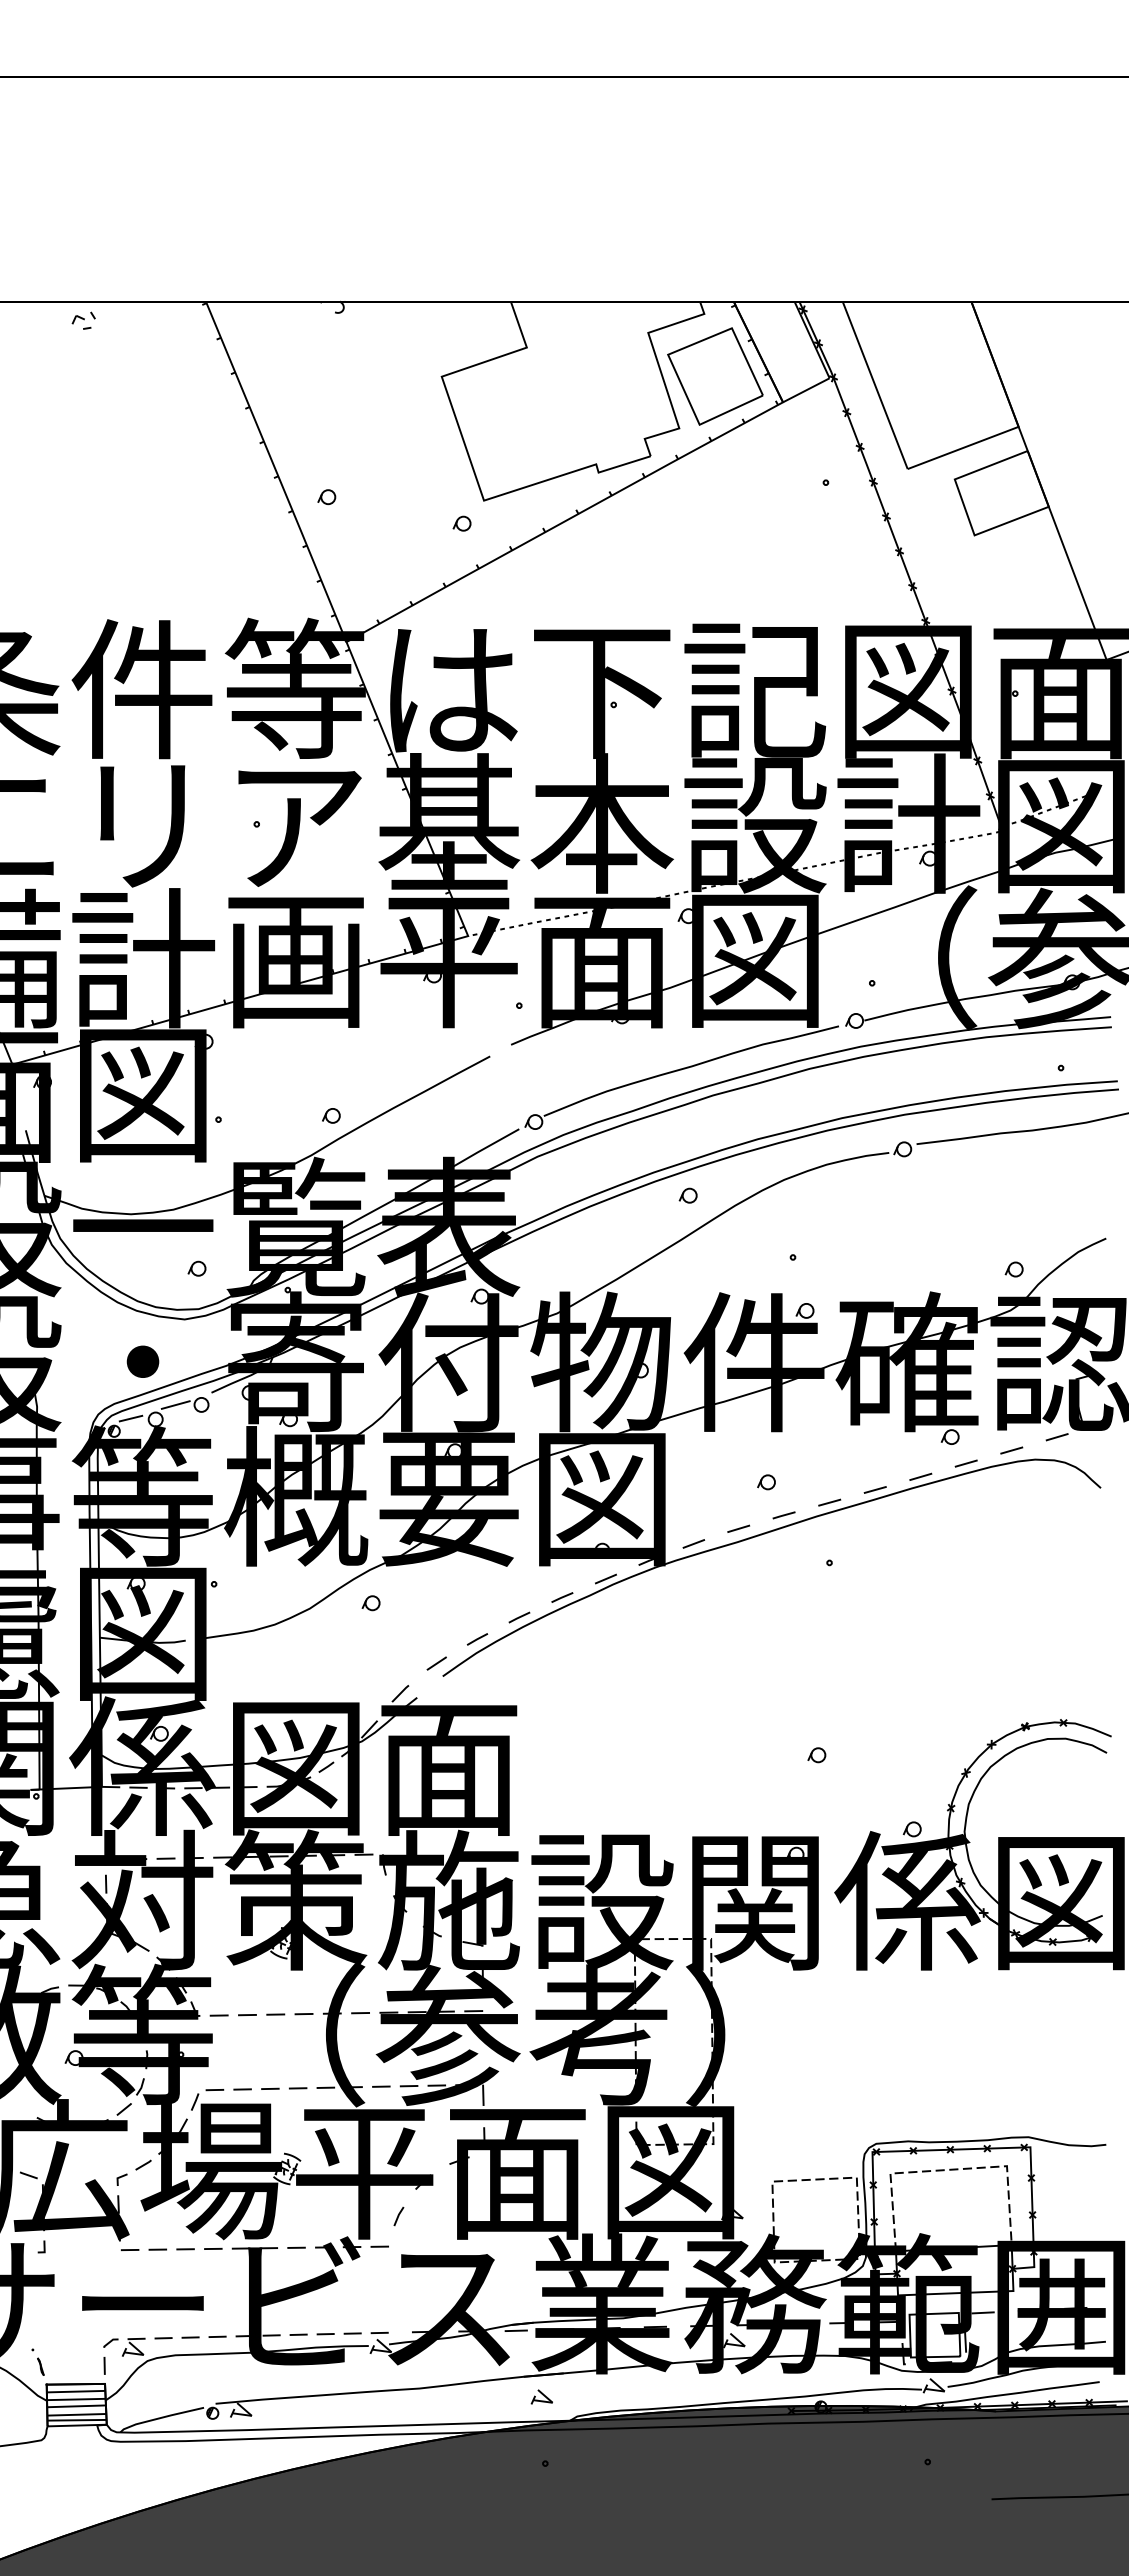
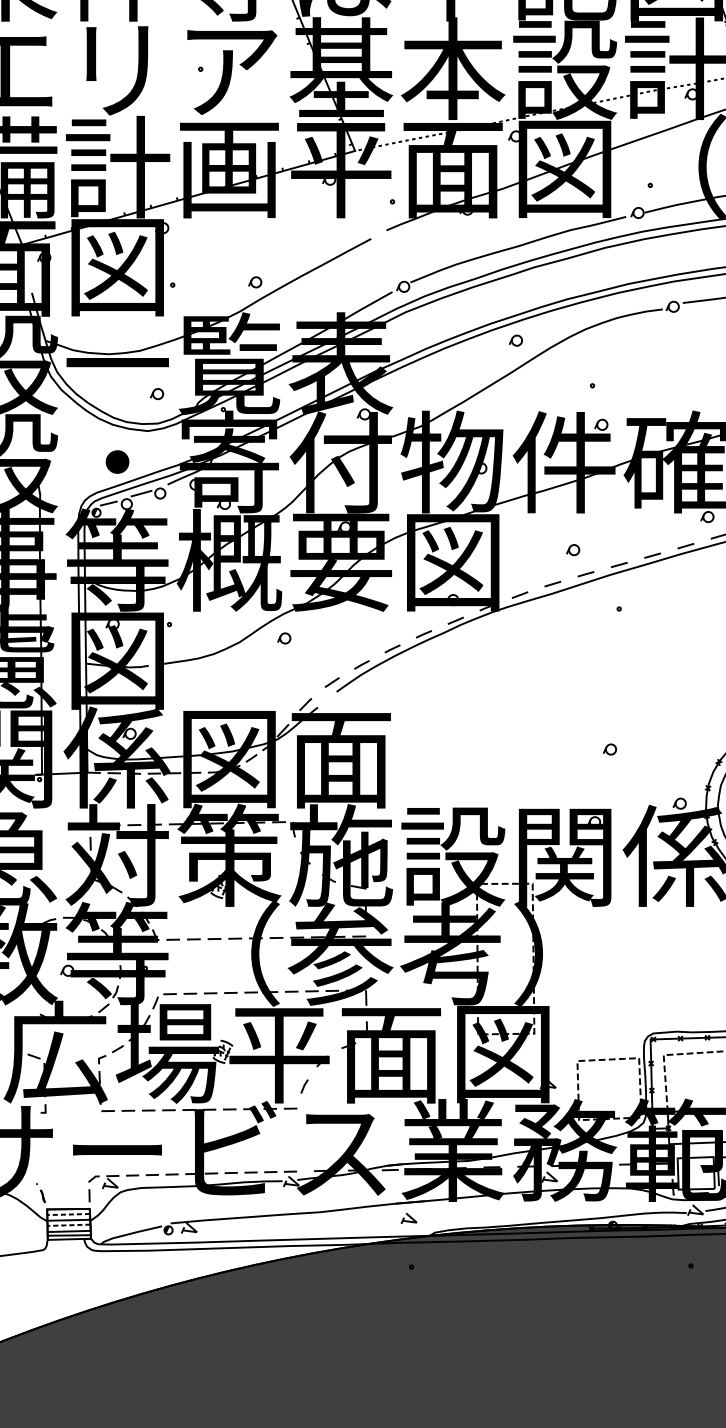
line: (75, 2391) -> (68, 1214), solid -> dashed
line: (76, 2406) -> (68, 1225), solid -> dashed

